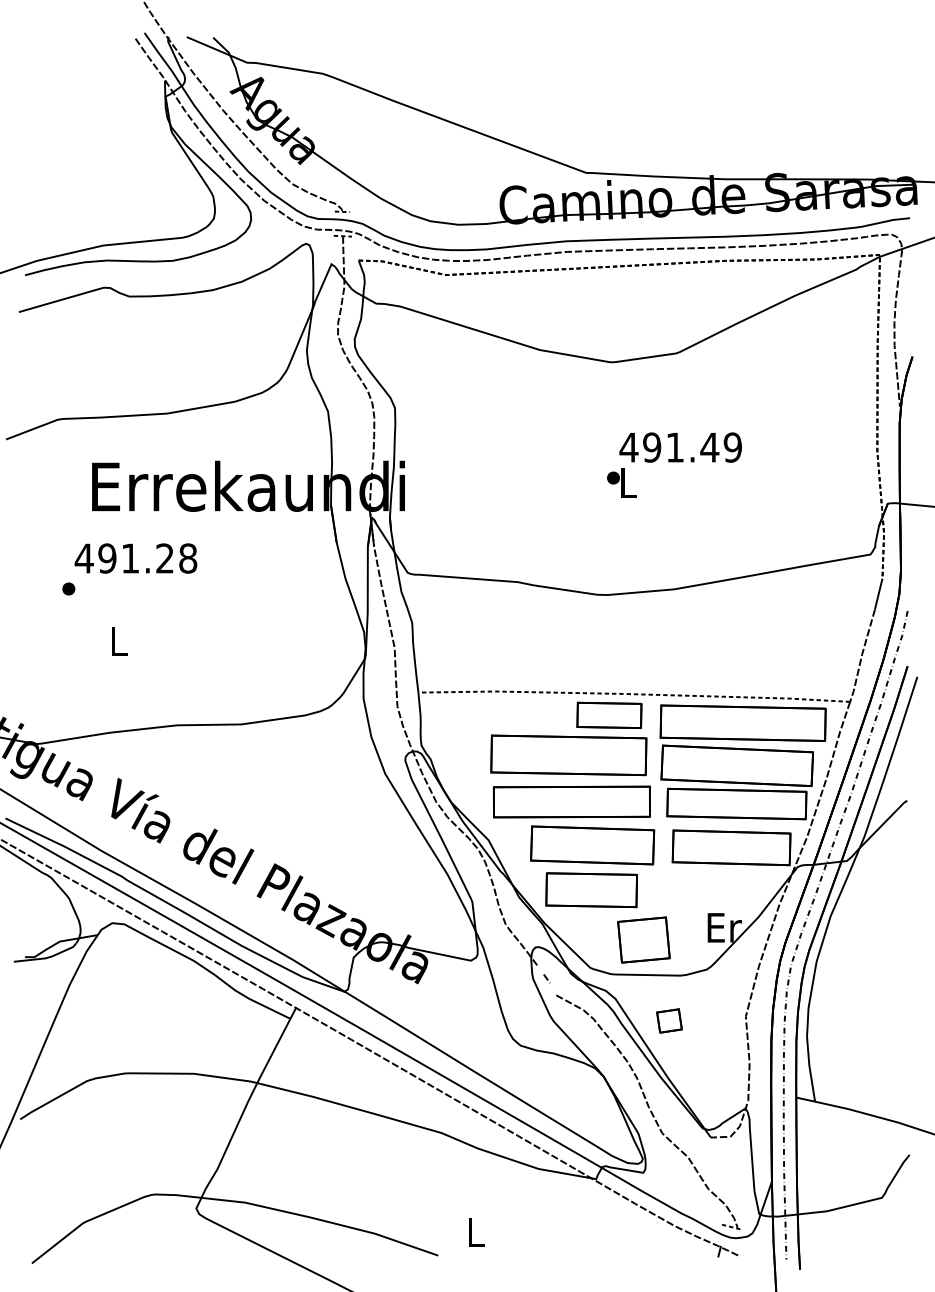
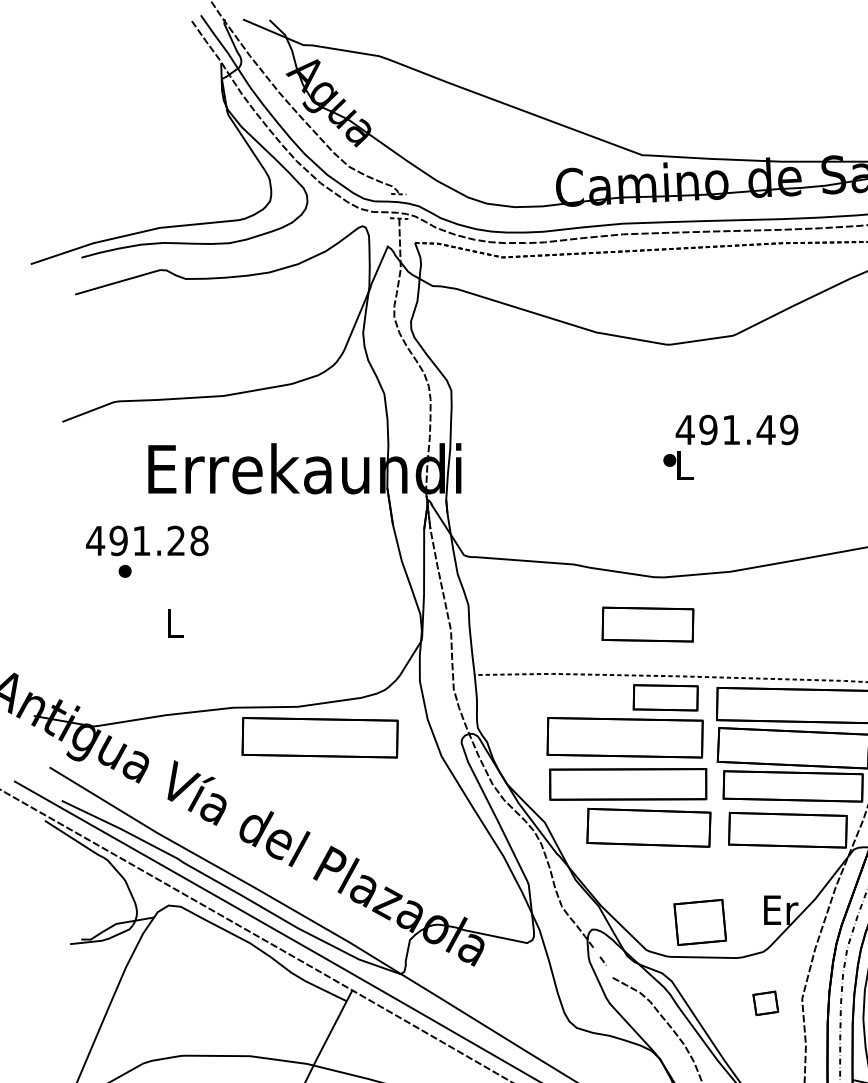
text: (135, 558) -> (146, 540), moved
part: (263, 755) -> (319, 737), added
part: (591, 890) -> (647, 624), moved
part: (669, 1020) -> (765, 1002), moved

